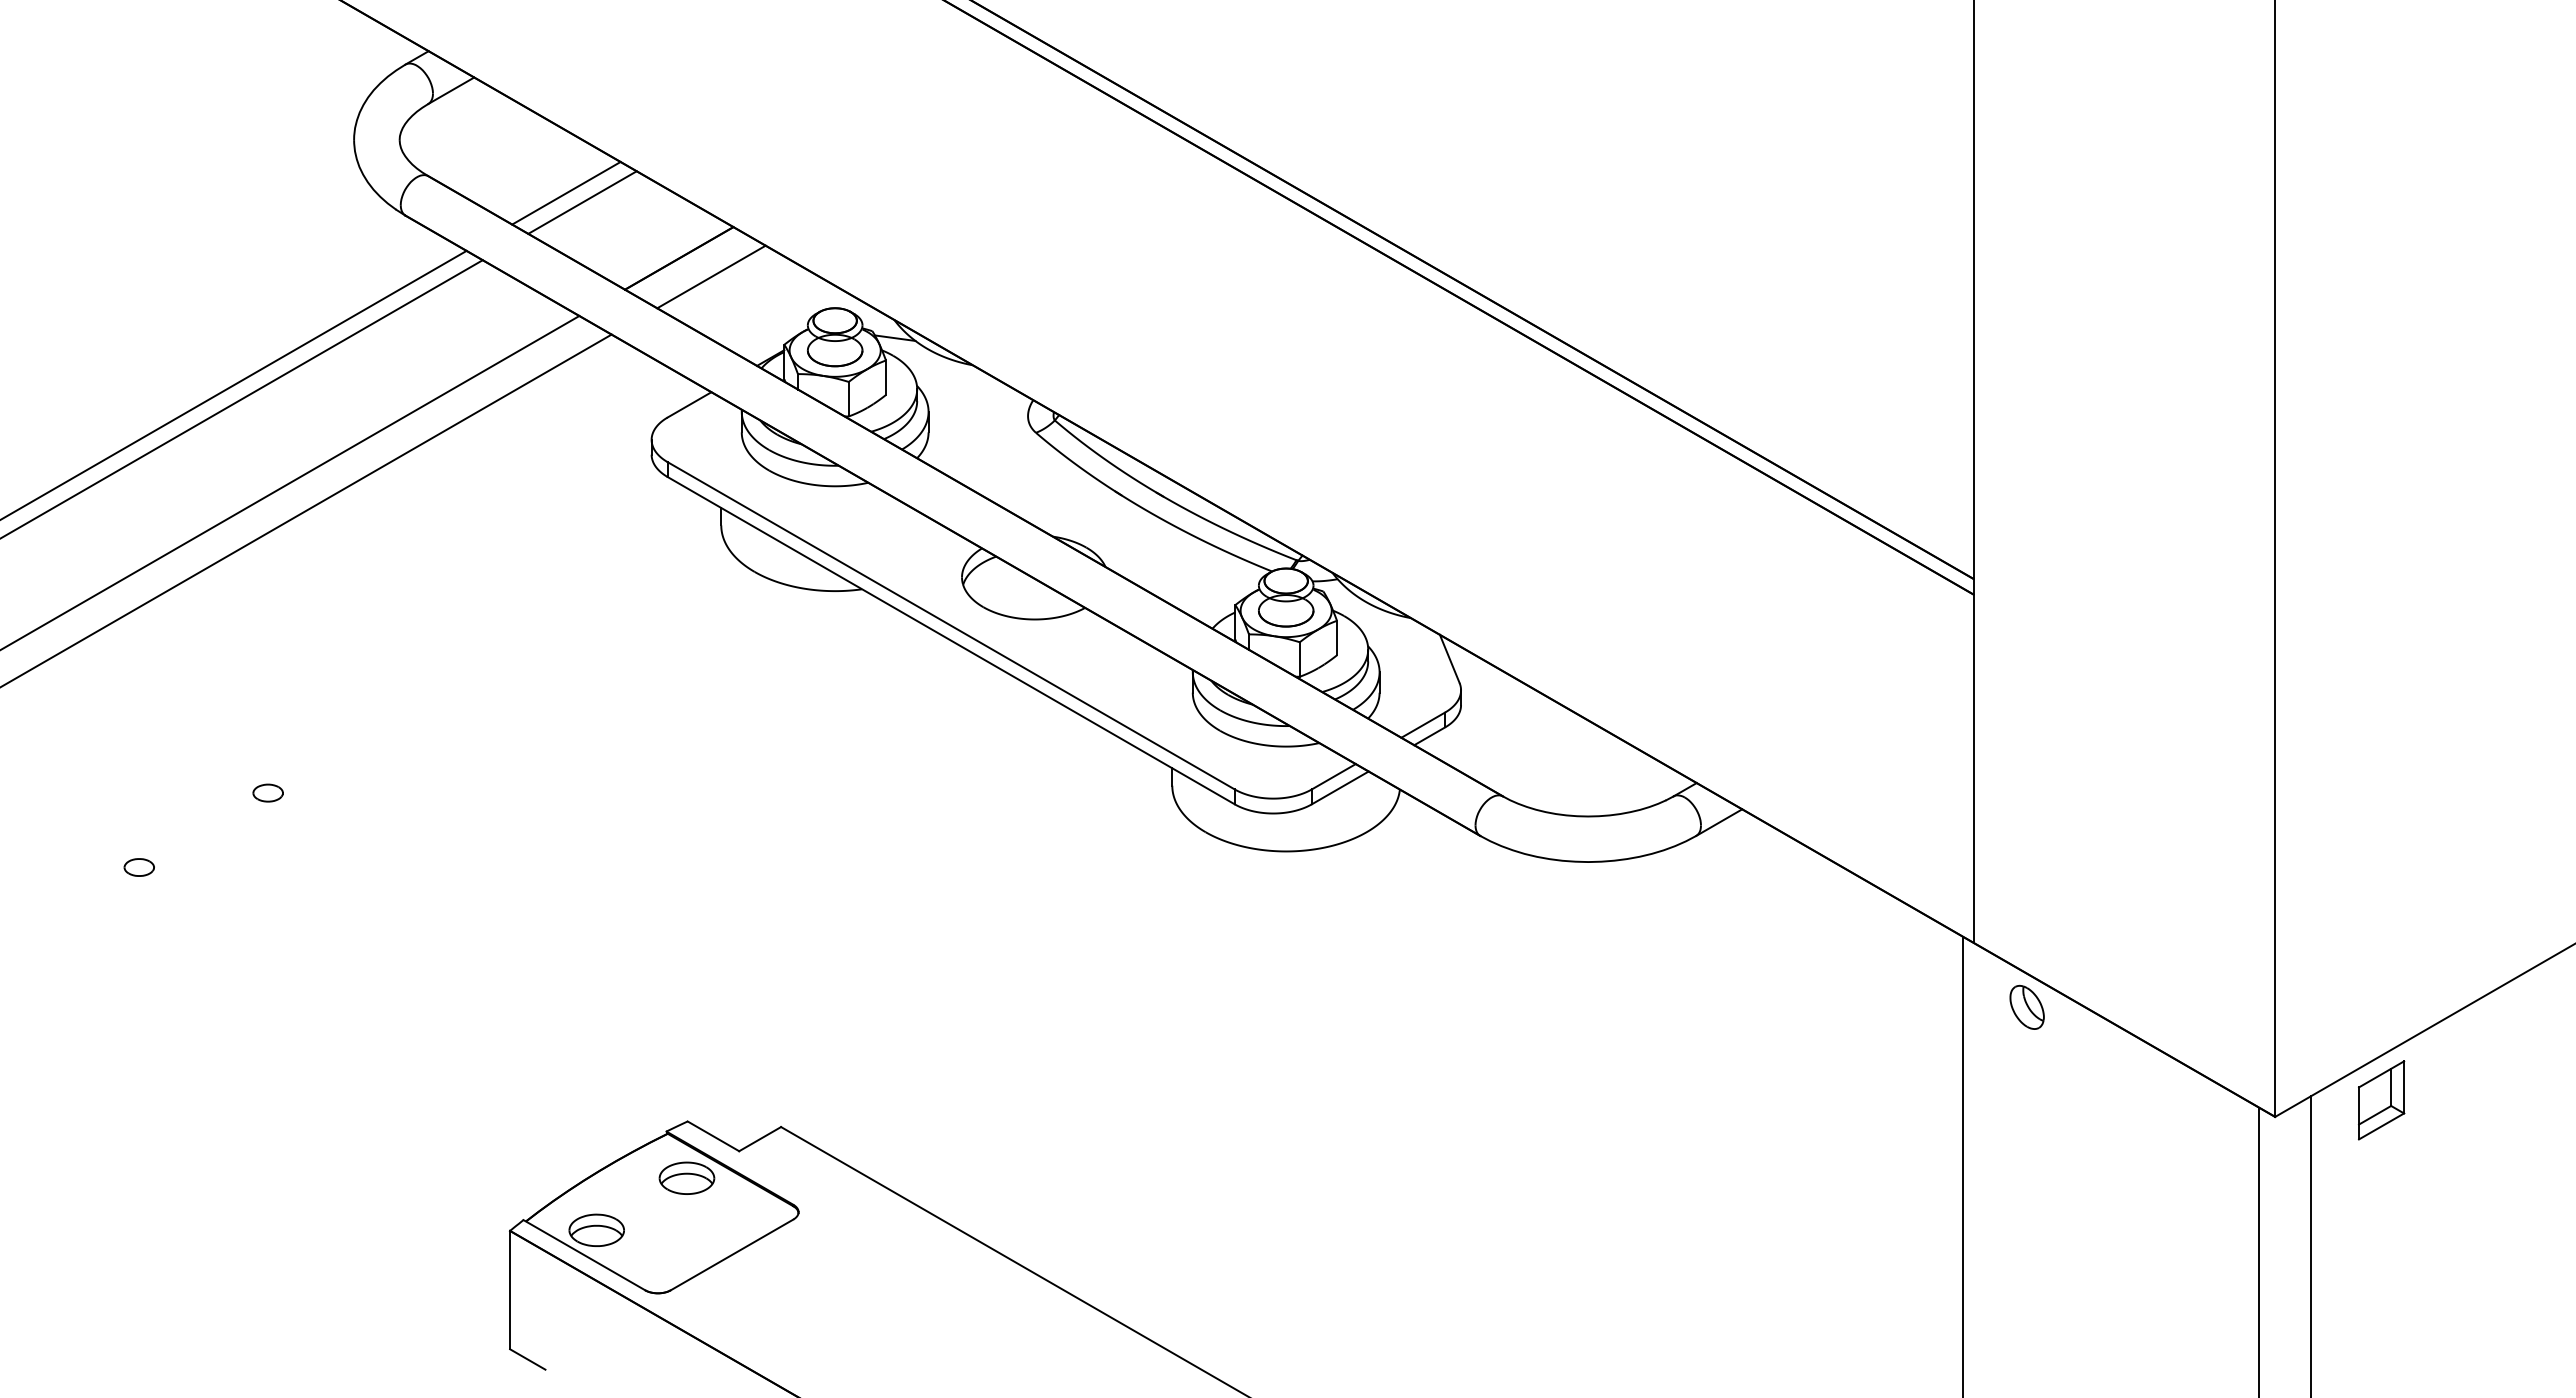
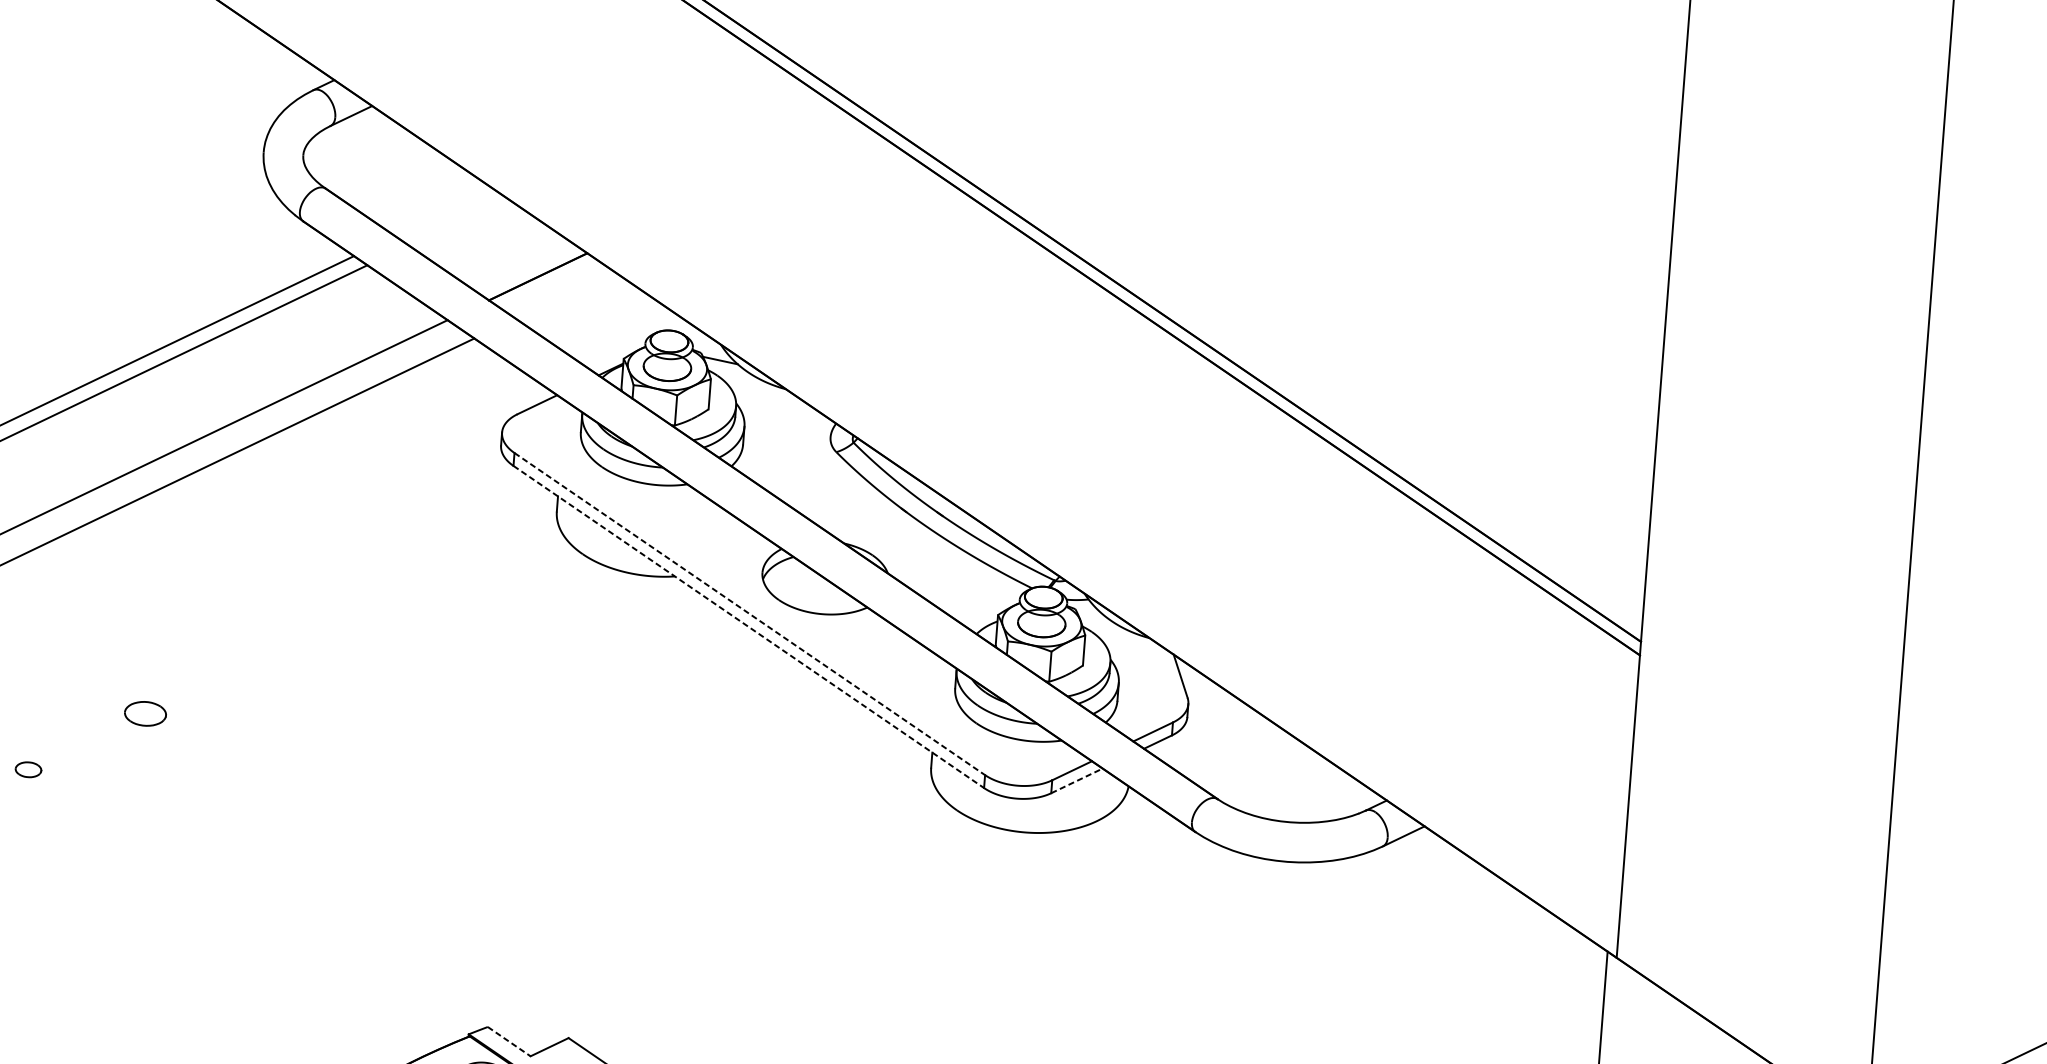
line: (566, 192) -> (444, 212), removed
line: (582, 202) -> (457, 221), removed
line: (711, 276) -> (565, 294), removed
line: (951, 626) -> (750, 614), solid -> dashed
line: (951, 640) -> (749, 626), solid -> dashed
line: (1340, 787) -> (1077, 780), solid -> dashed
part: (267, 792) -> (144, 713), size x1.6
part: (2026, 1006) -> (1658, 1016), removed
line: (713, 1136) -> (509, 1041), solid -> dashed

